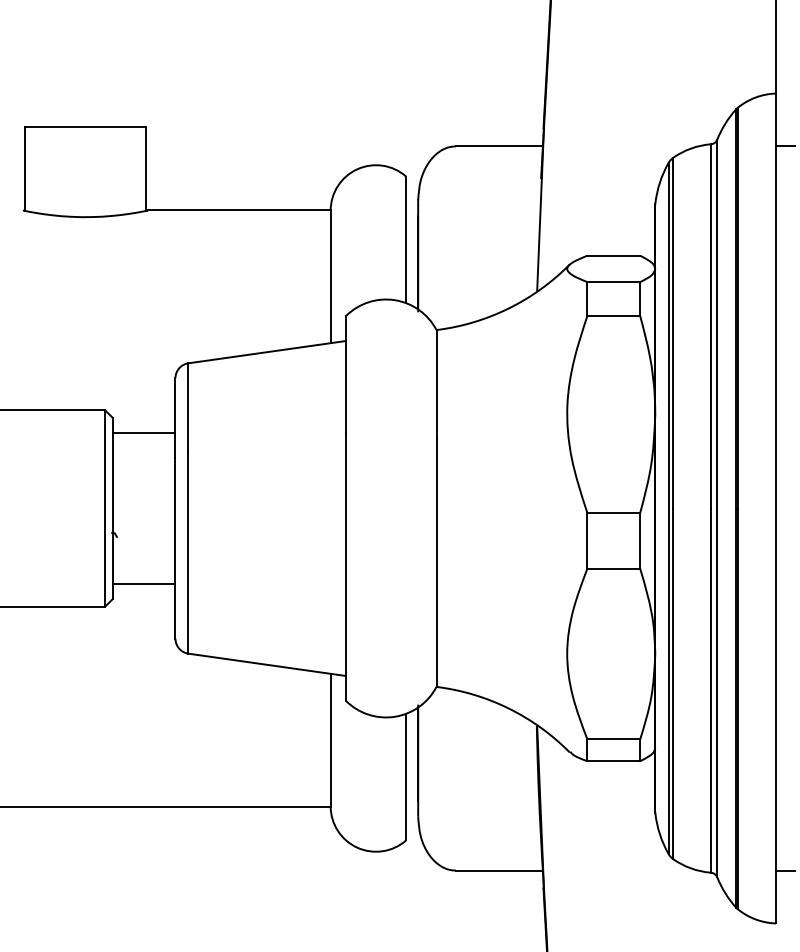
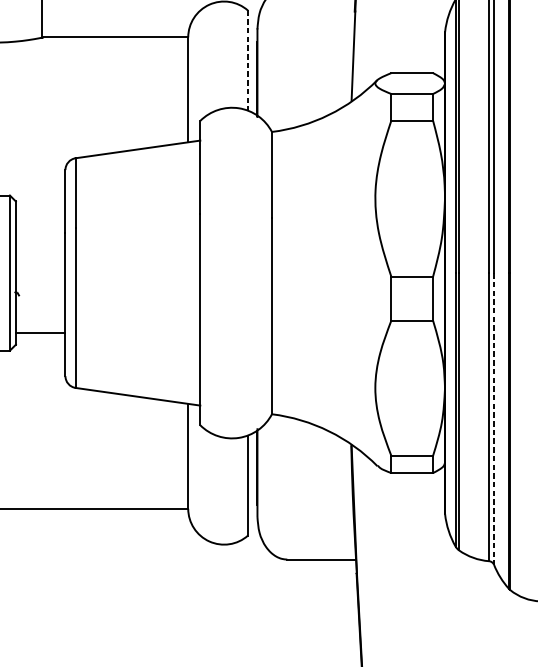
line: (406, 240) -> (248, 61), solid -> dashed
line: (143, 433) -> (40, 213), removed
line: (717, 693) -> (494, 419), solid -> dashed

